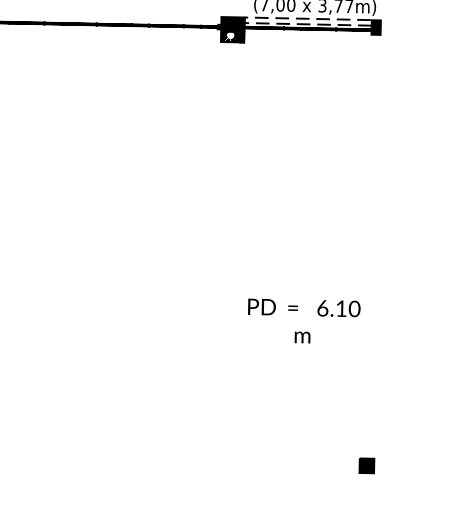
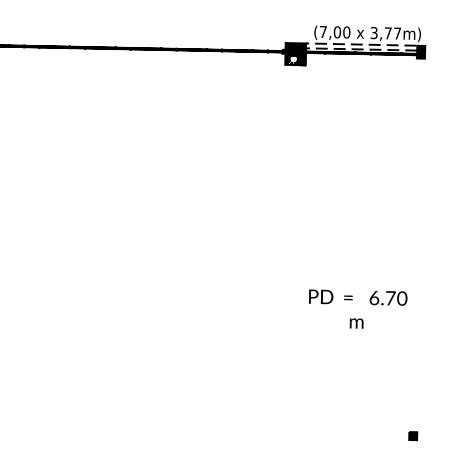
text: (341, 308) -> (390, 298), 6.10 -> 6.70
part: (367, 466) -> (413, 436), size x0.62

